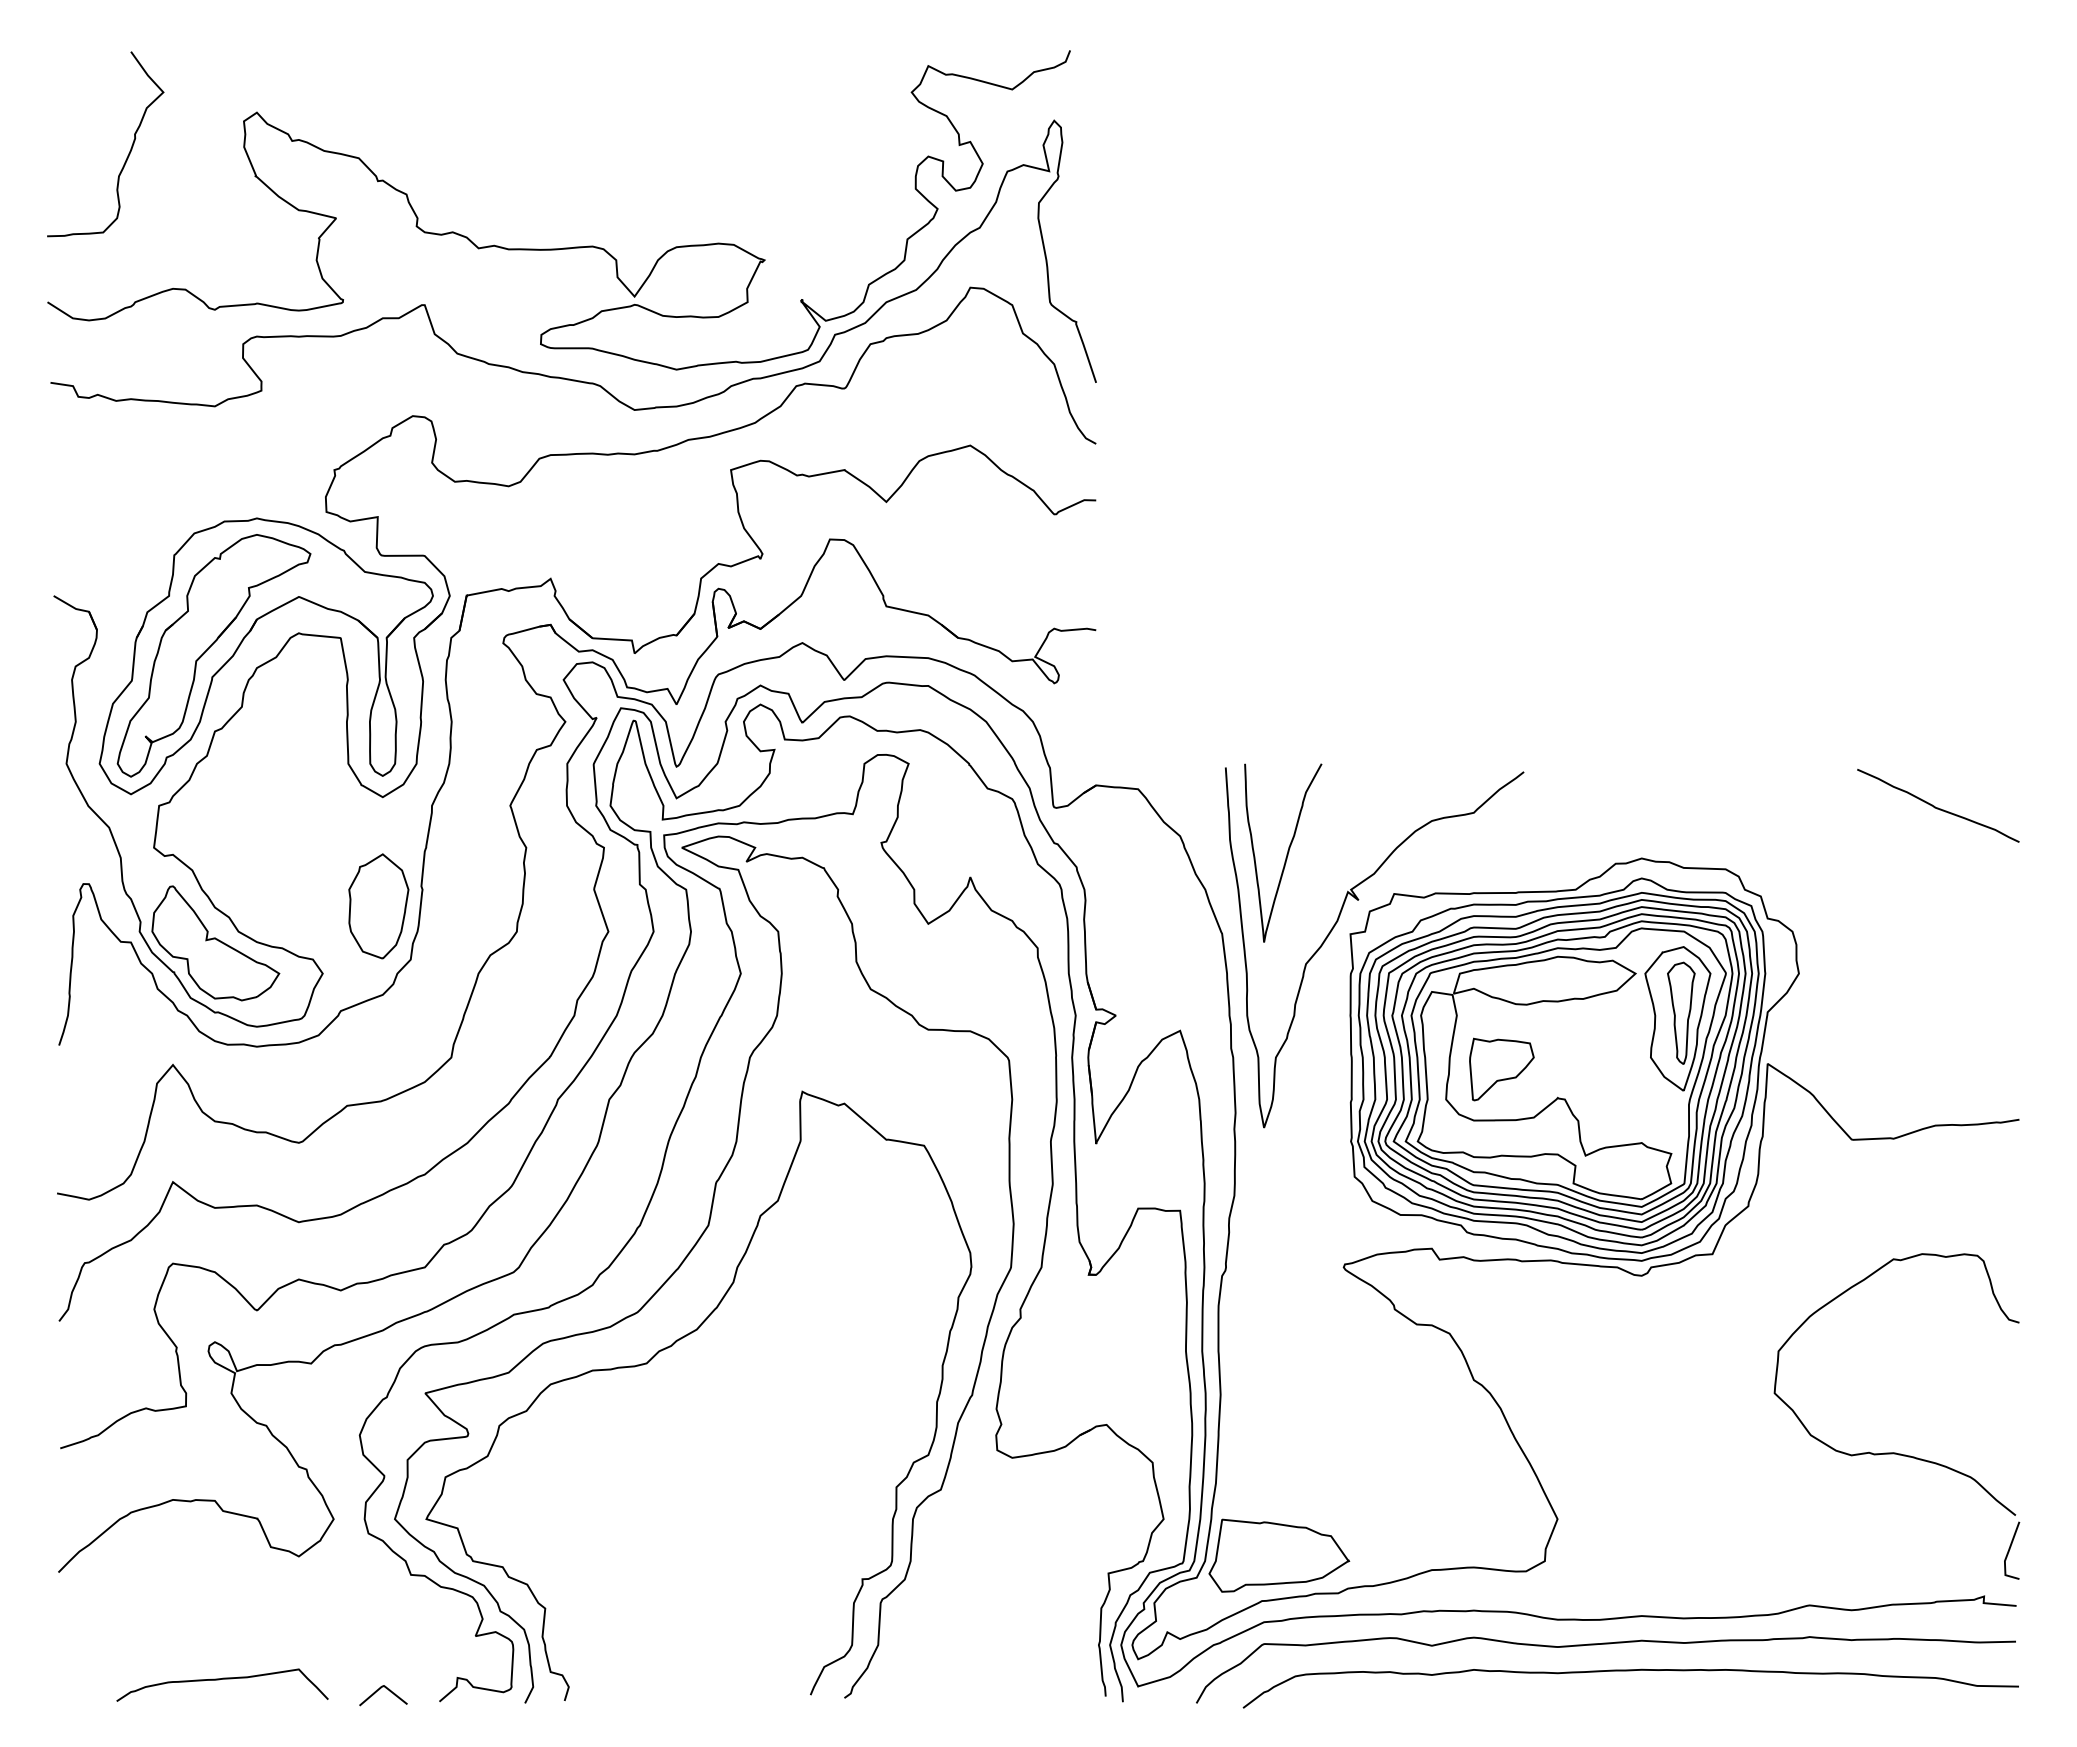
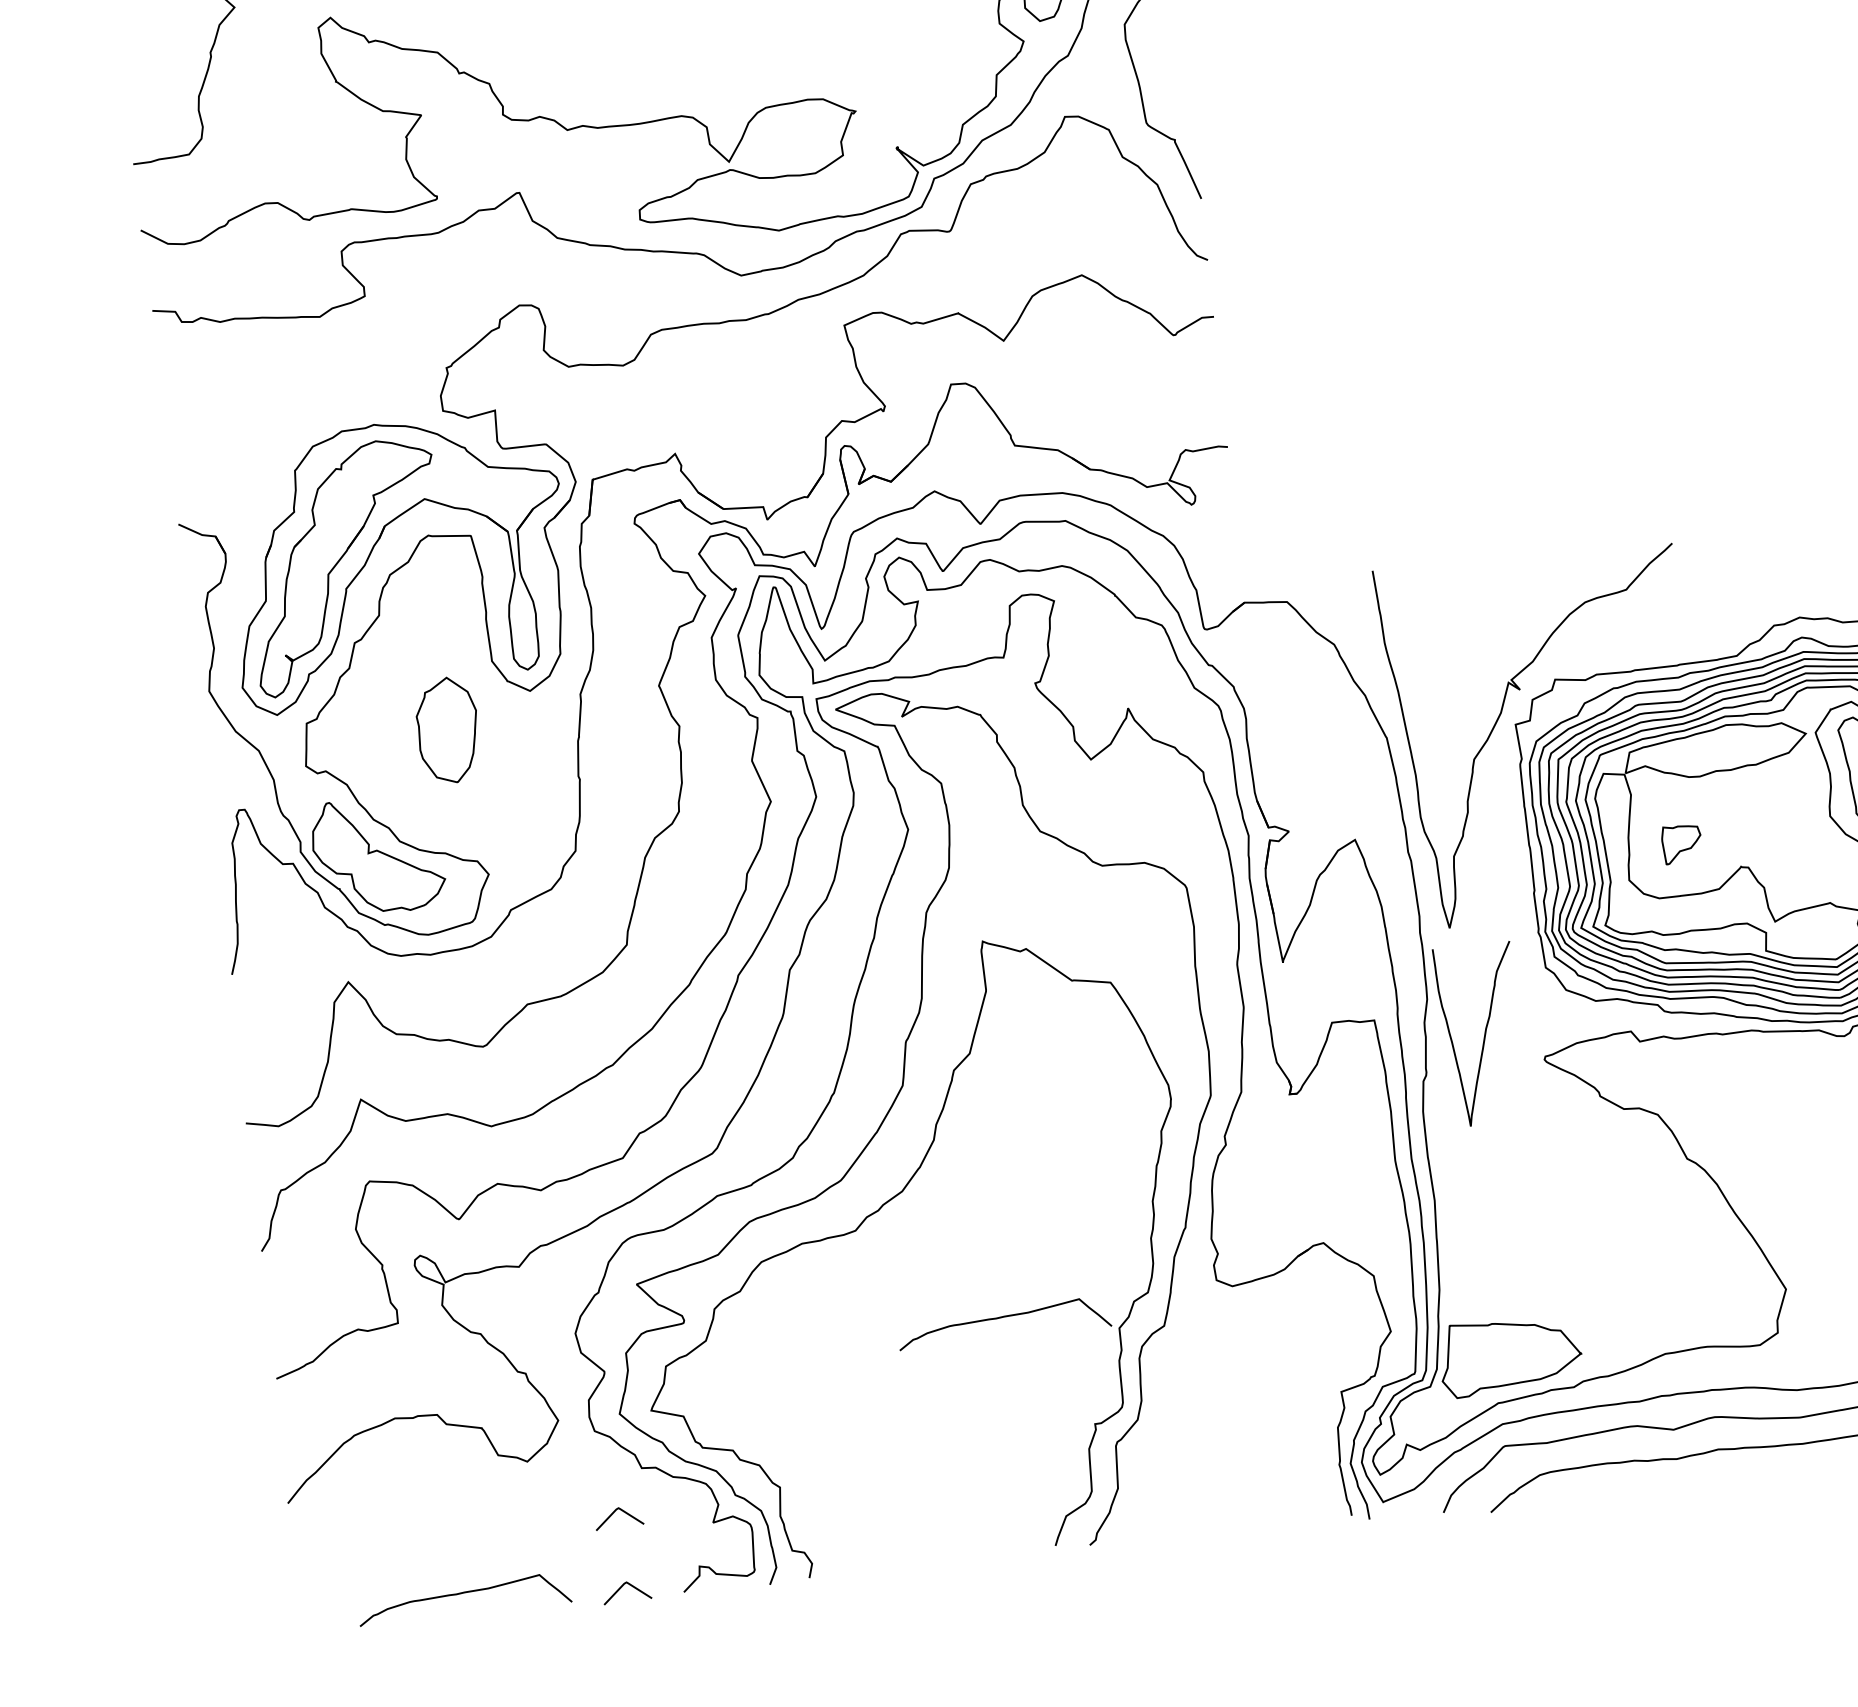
curve: (1286, 854) -> (1483, 1035), moved
part: (378, 906) -> (447, 730), moved
part: (1501, 1069) -> (1681, 844), size x0.6
curve: (783, 1464) -> (1003, 1317), added
curve: (380, 1615) -> (615, 1512), added

